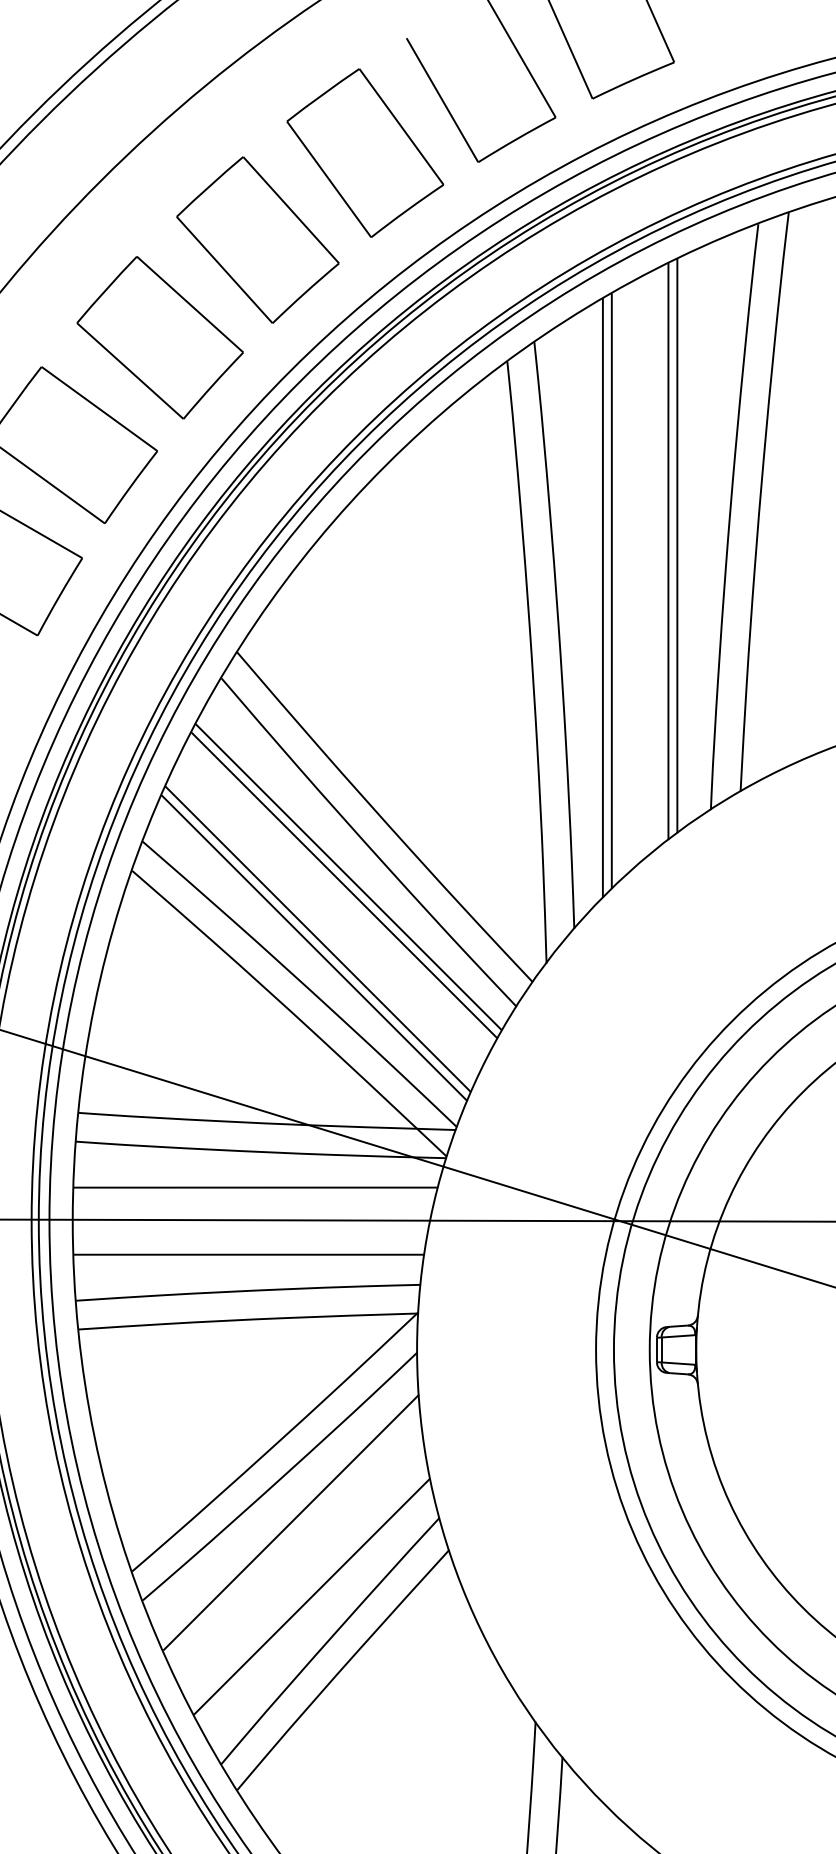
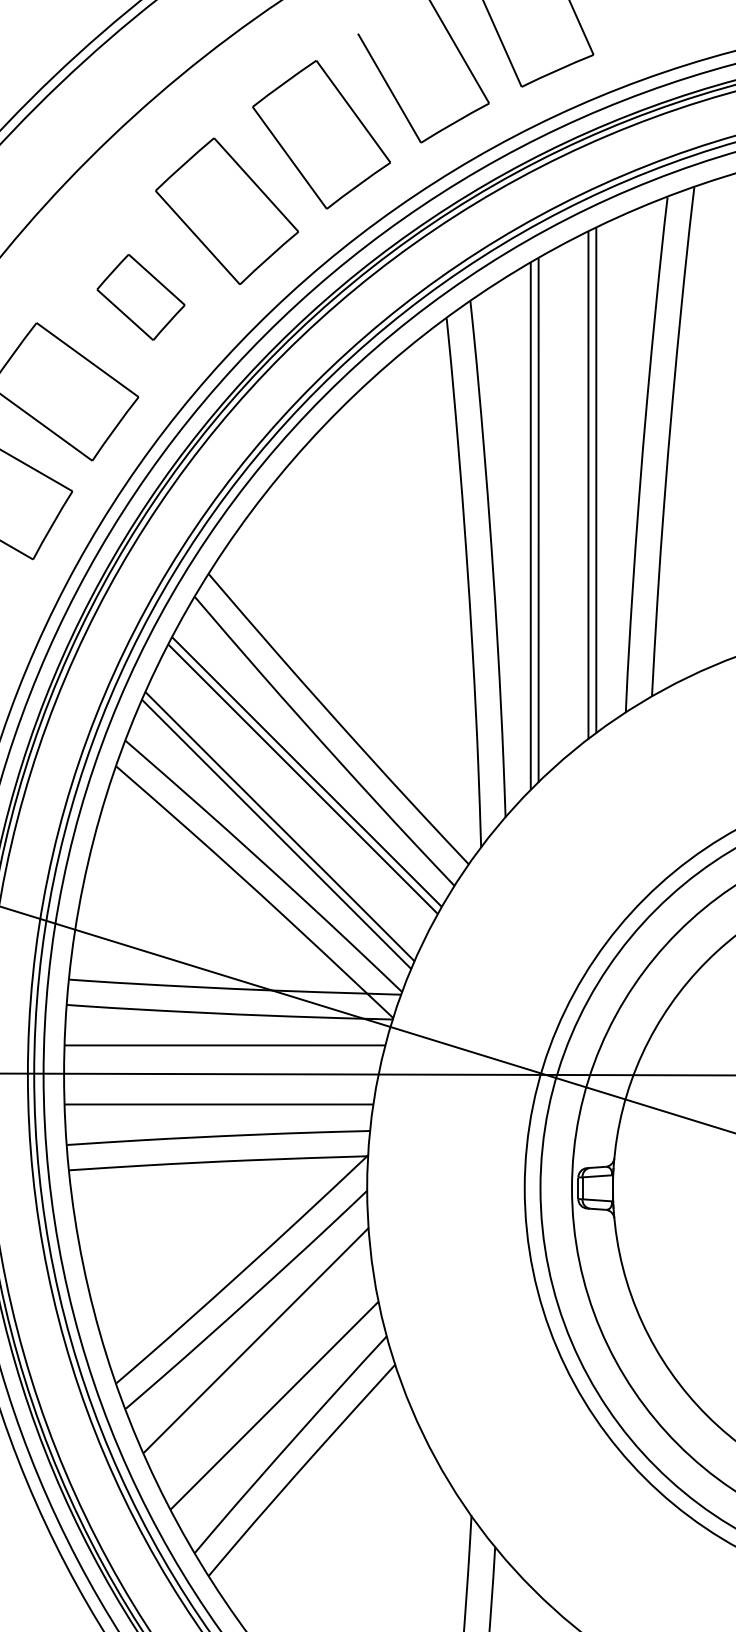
part: (159, 337) -> (140, 297), size x0.6

